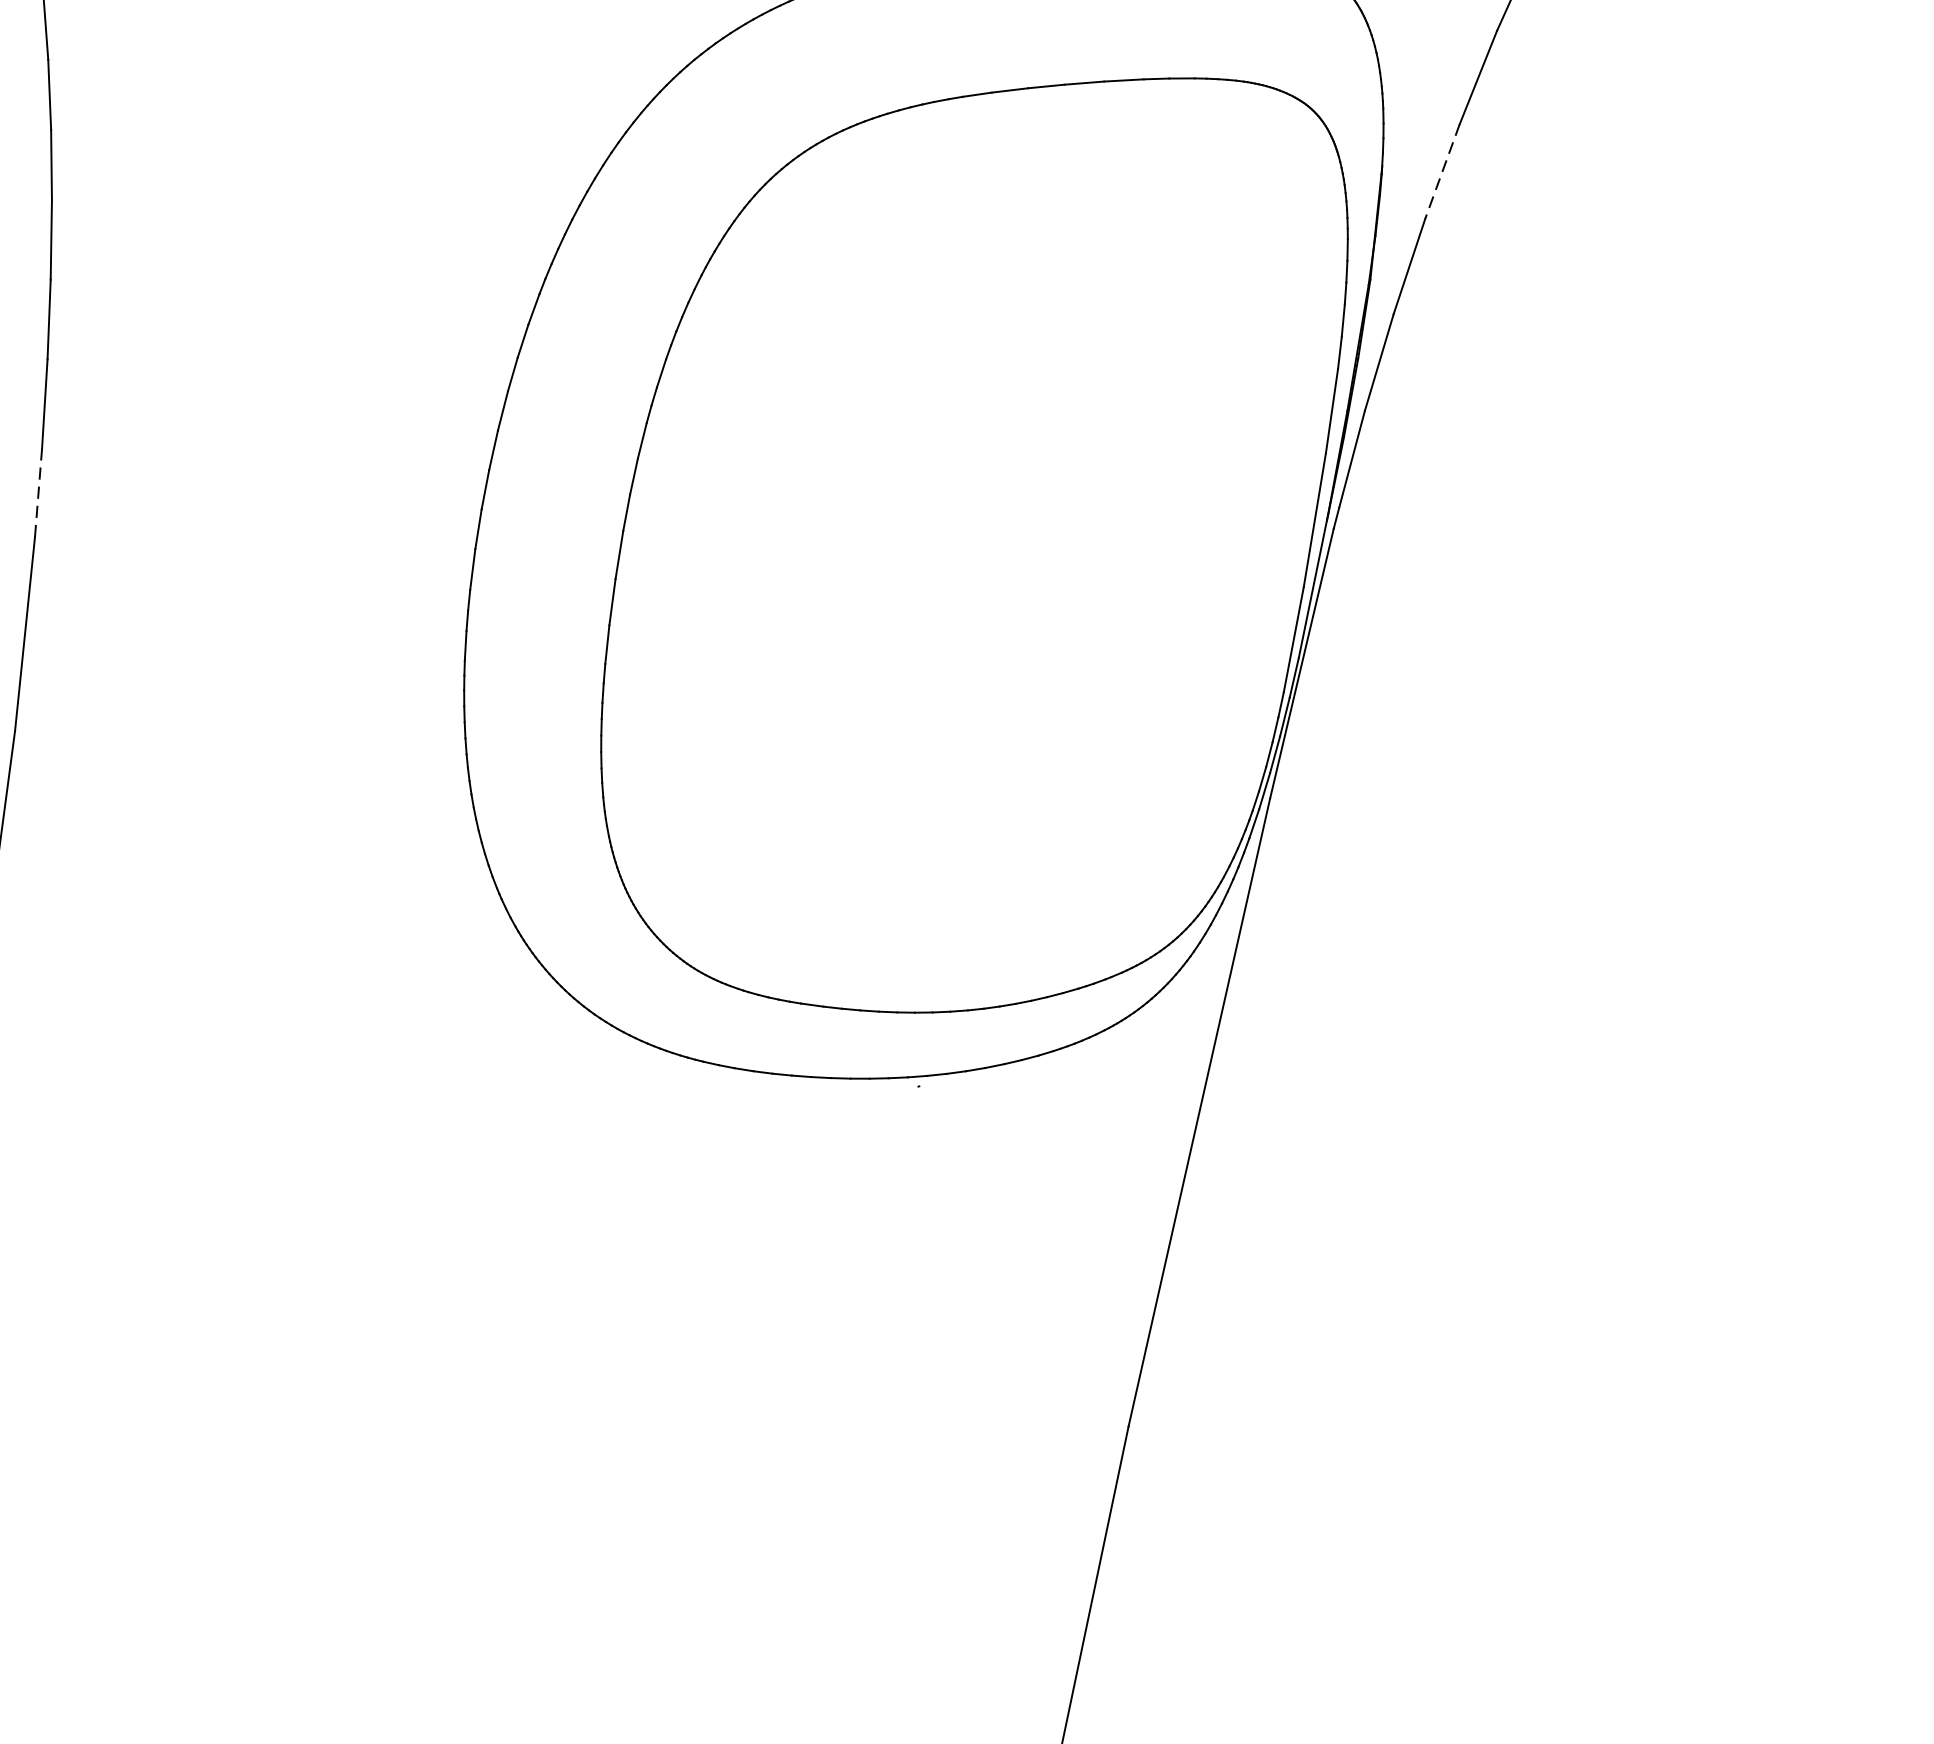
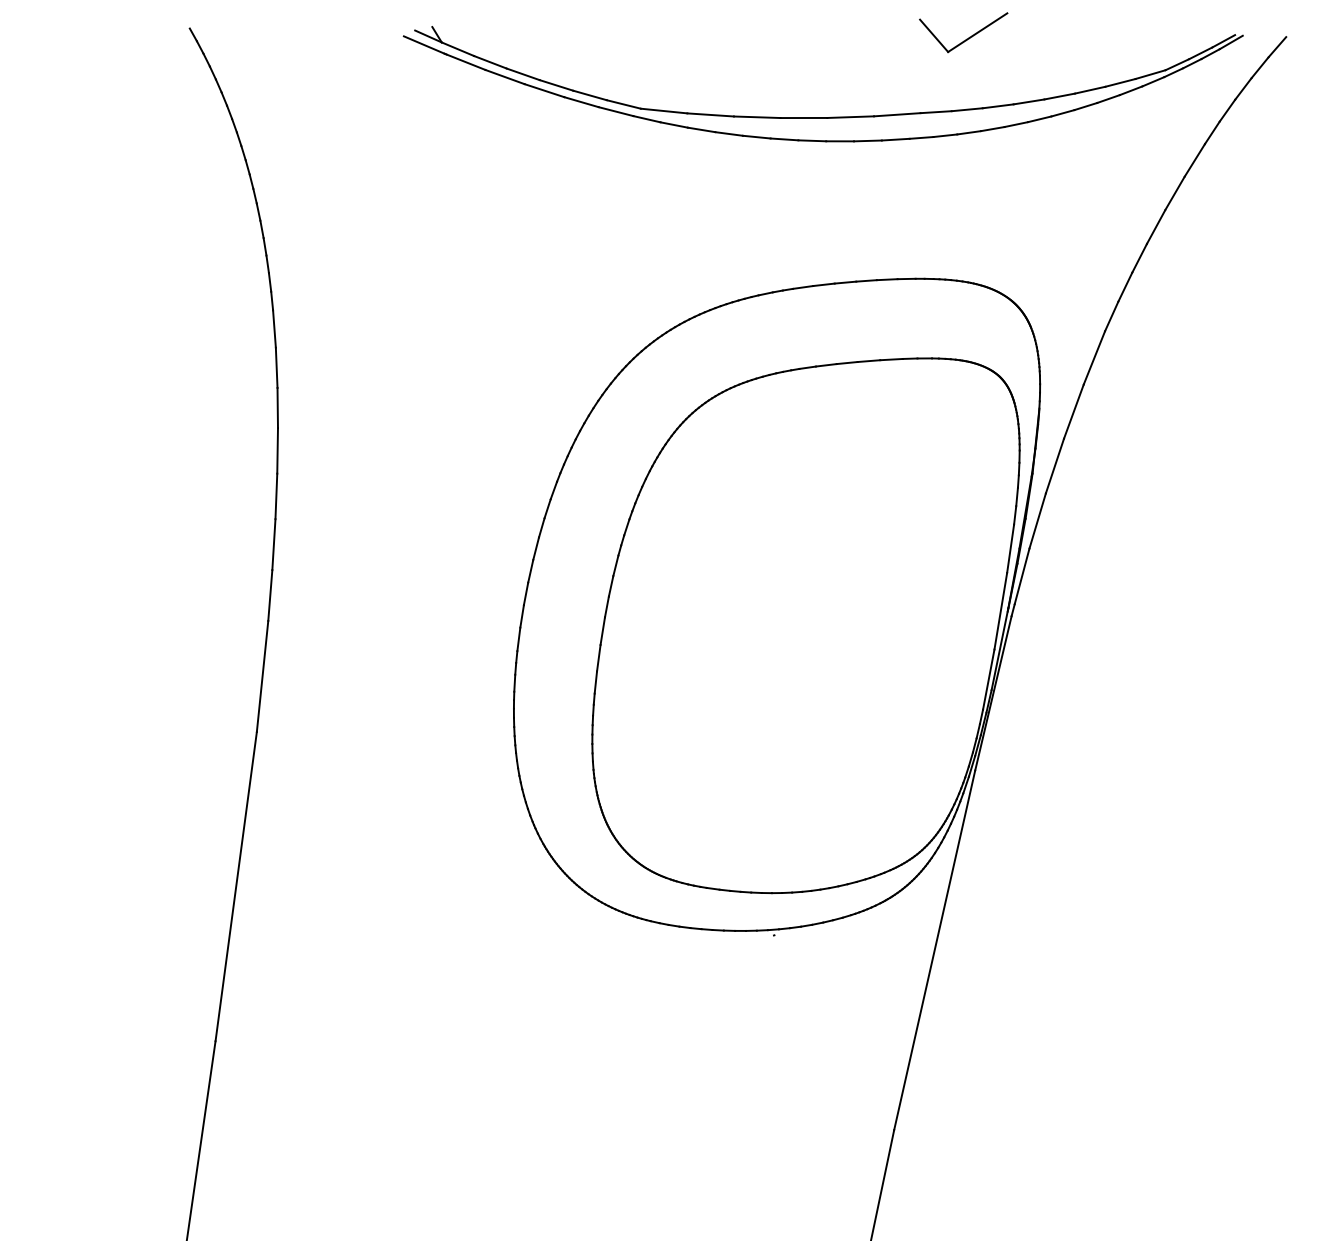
line: (1441, 171) -> (1073, 411), dashed -> solid
line: (38, 492) -> (270, 595), dashed -> solid

